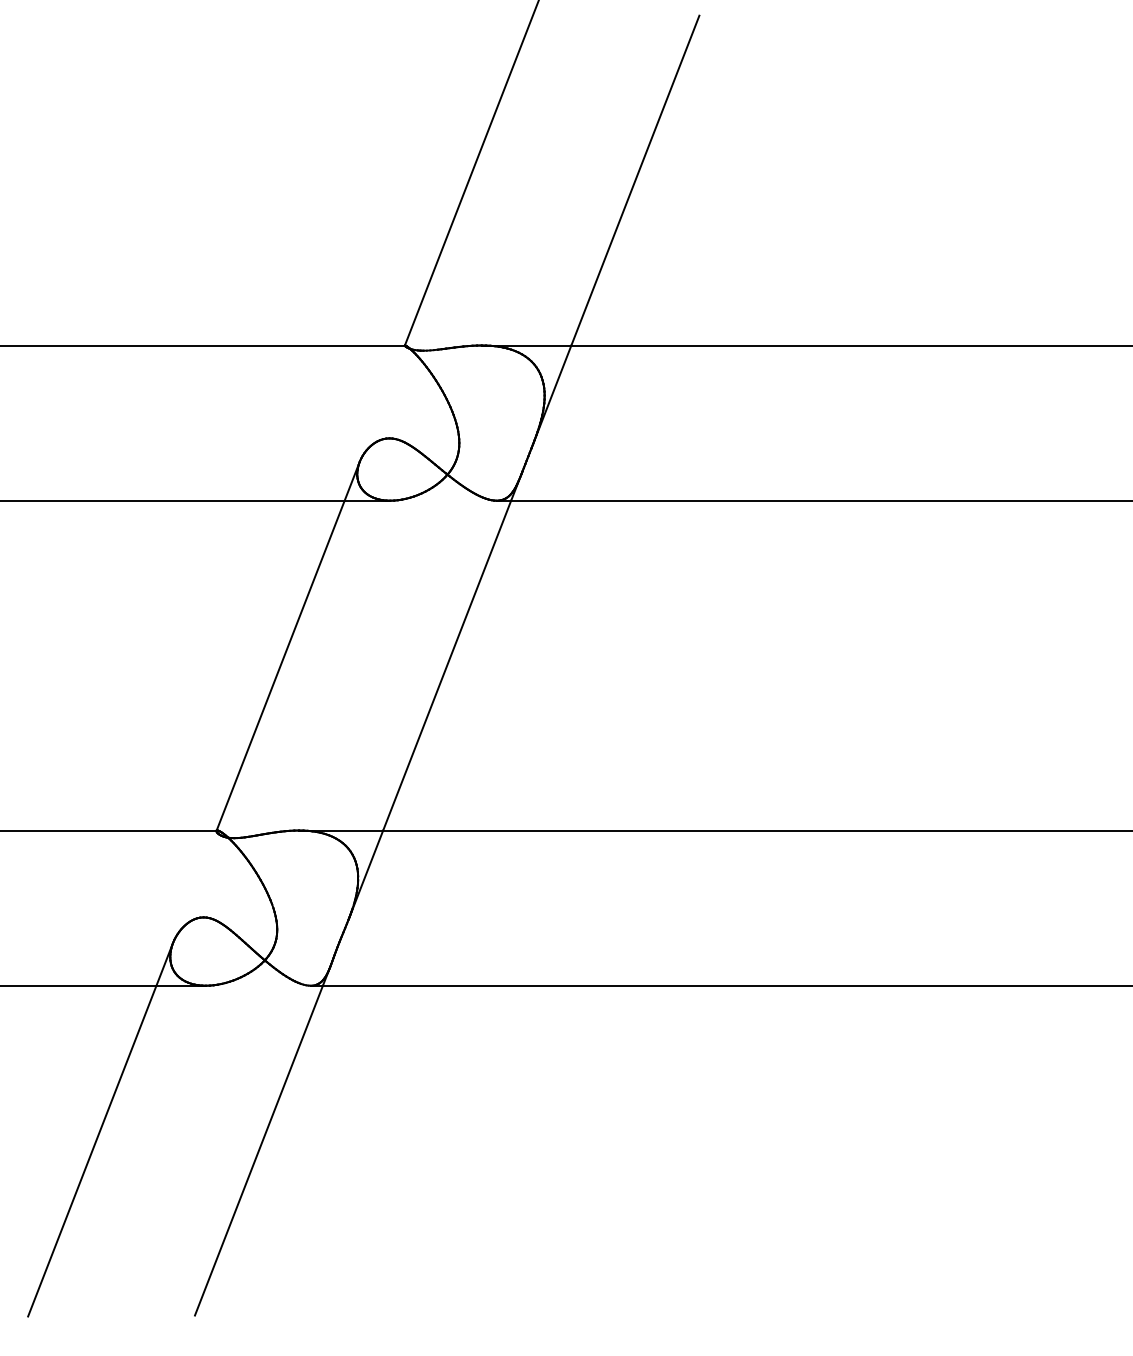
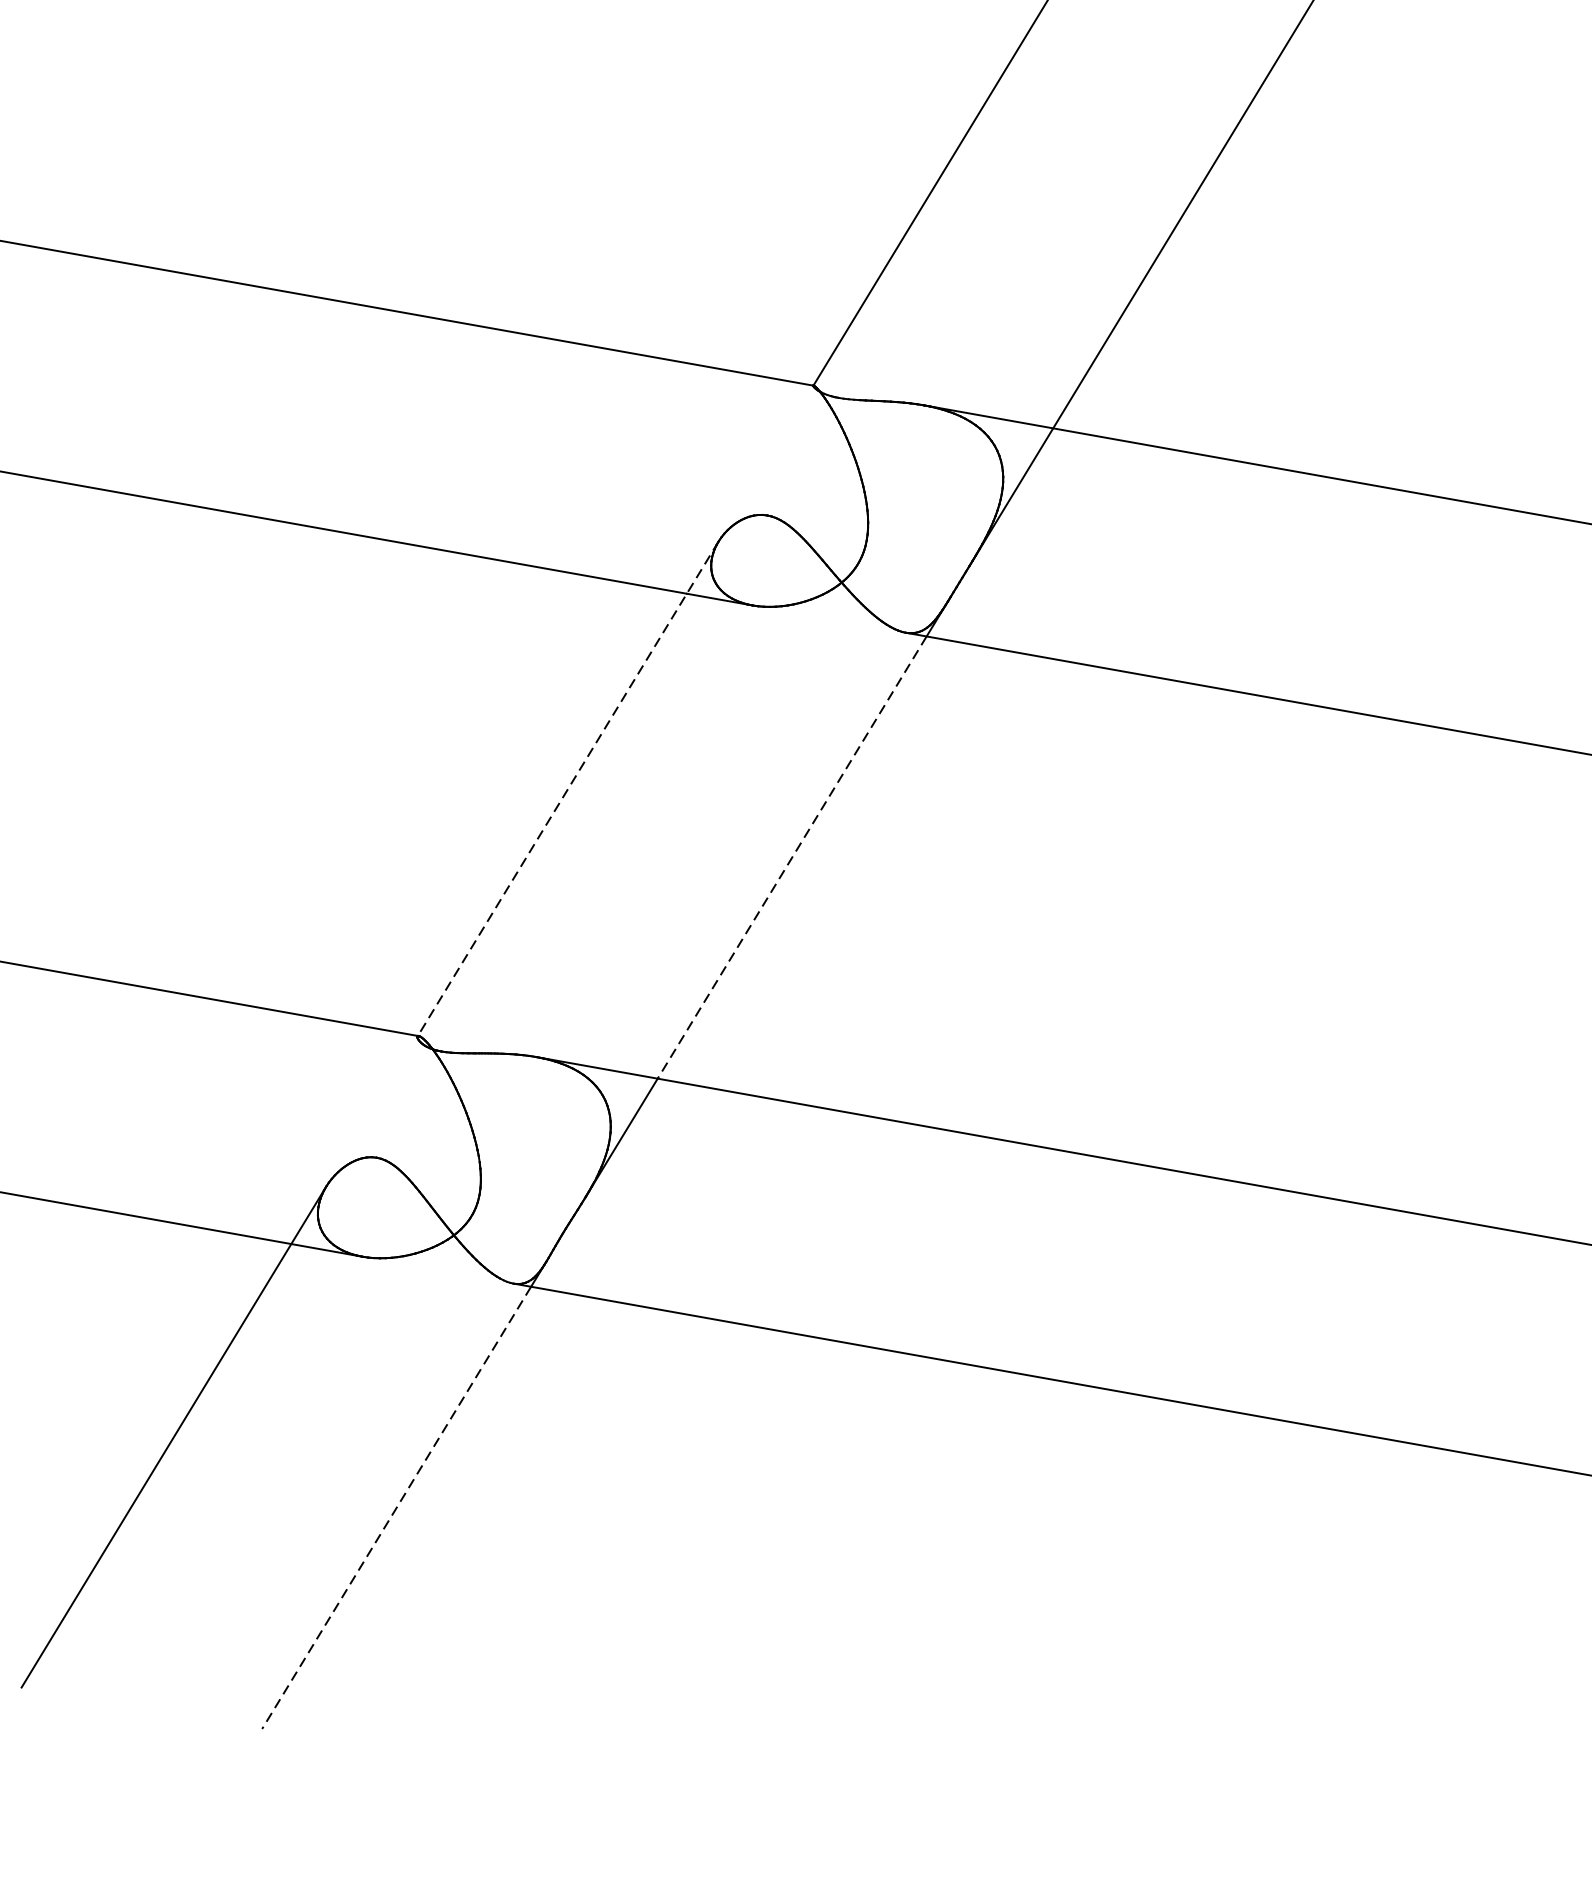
line: (288, 646) -> (568, 789), solid -> dashed
line: (447, 665) -> (792, 857), solid -> dashed
line: (258, 1150) -> (396, 1507), solid -> dashed

